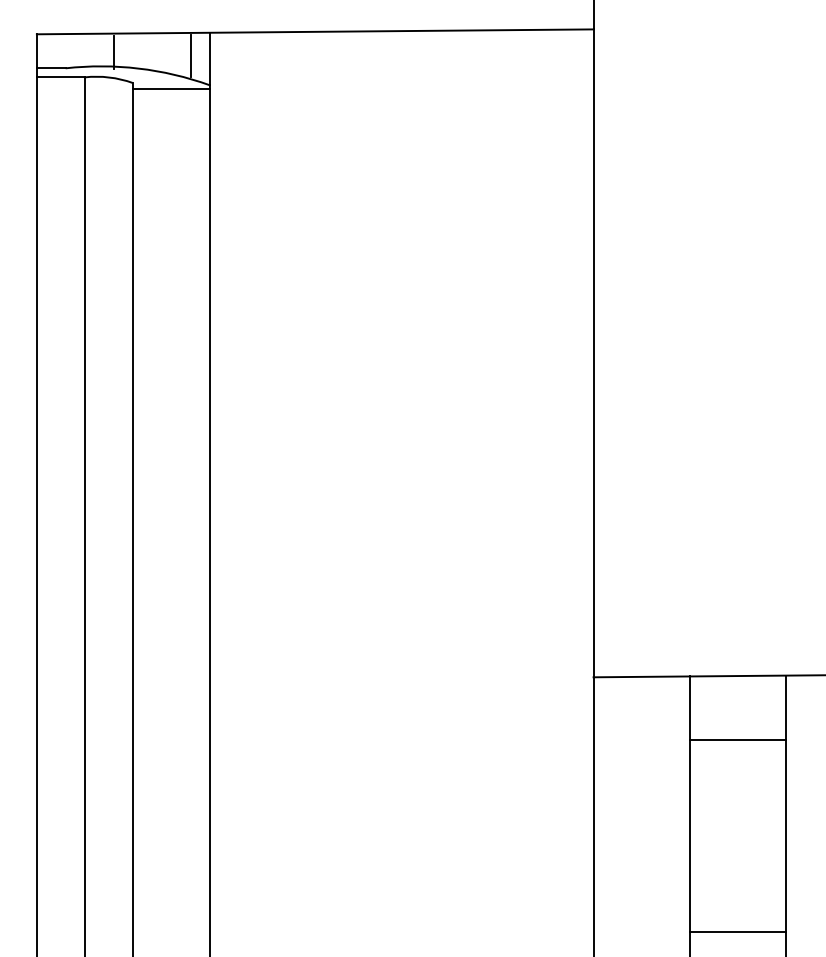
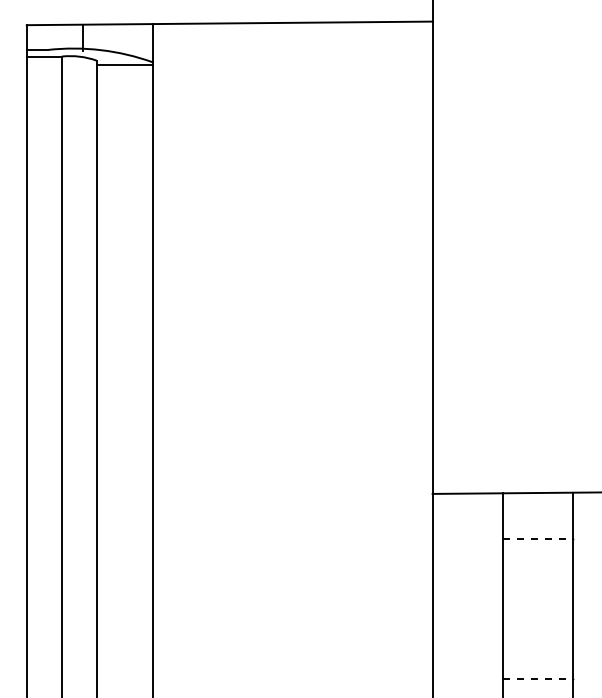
line: (191, 55) -> (139, 40), removed
line: (737, 739) -> (537, 539), solid -> dashed
line: (737, 931) -> (537, 679), solid -> dashed

